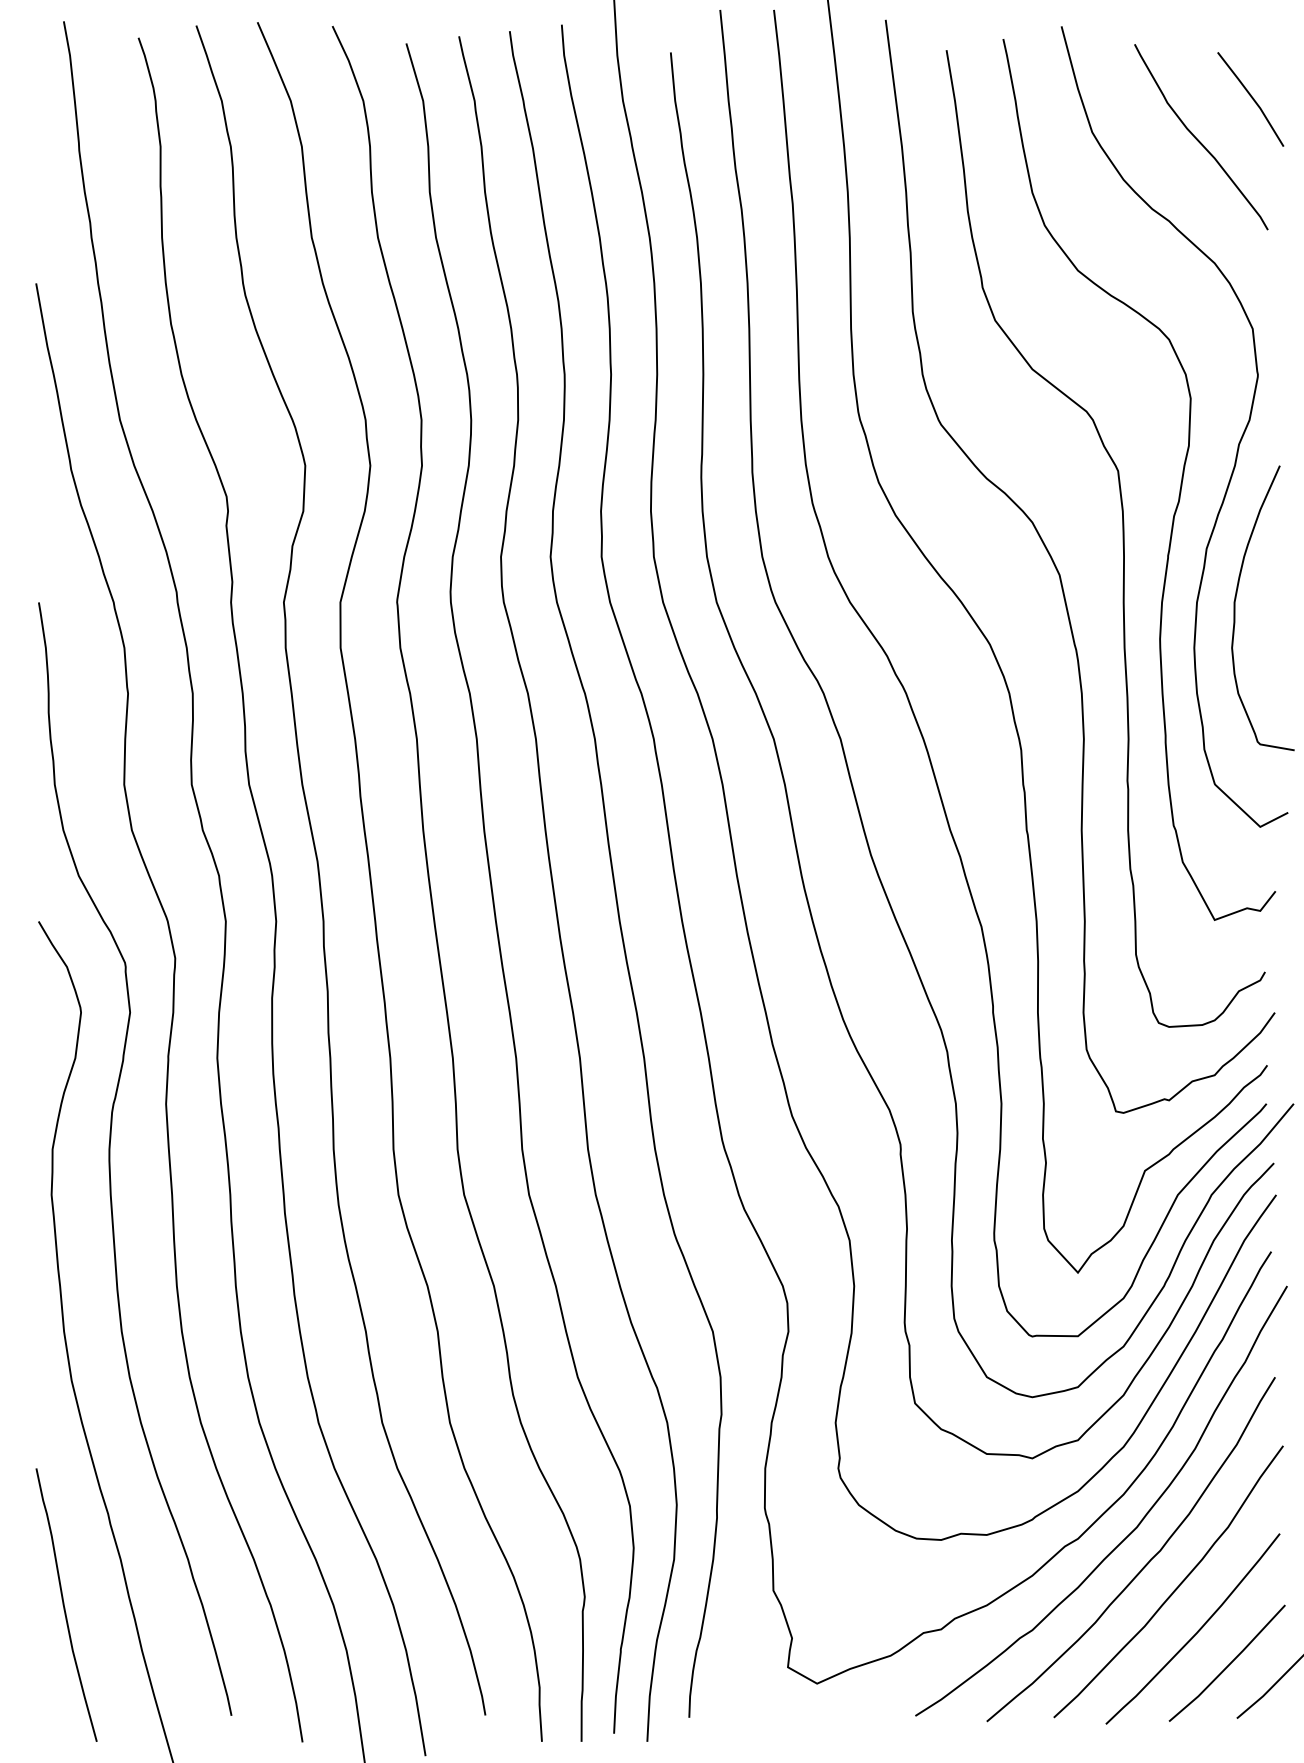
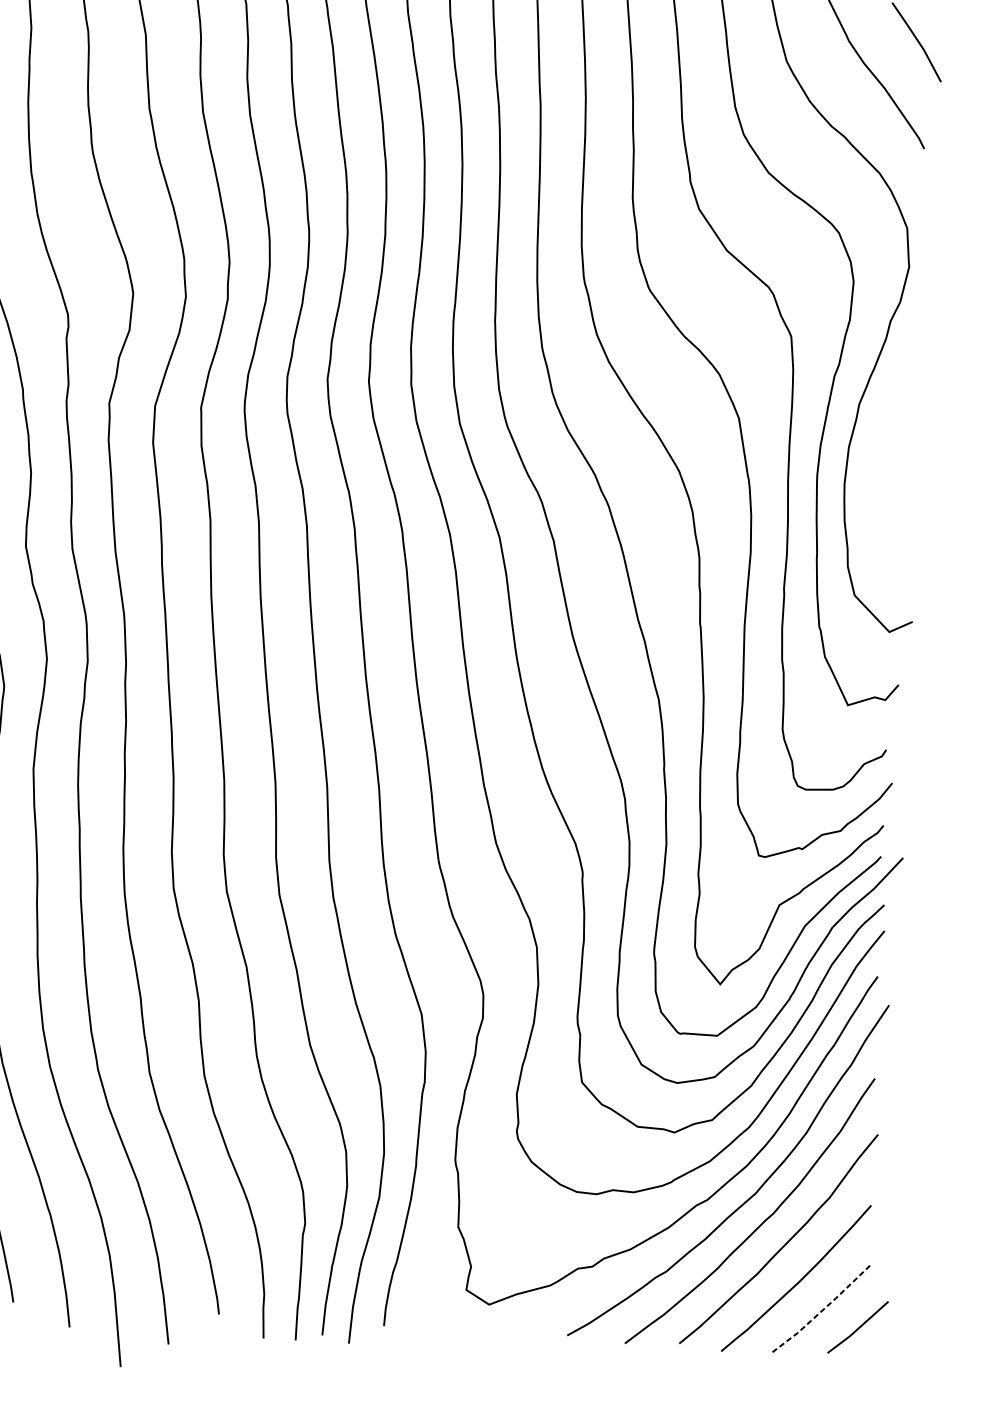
curve: (1235, 608) -> (879, 453), removed
line: (1229, 1664) -> (824, 1308), solid -> dashed

